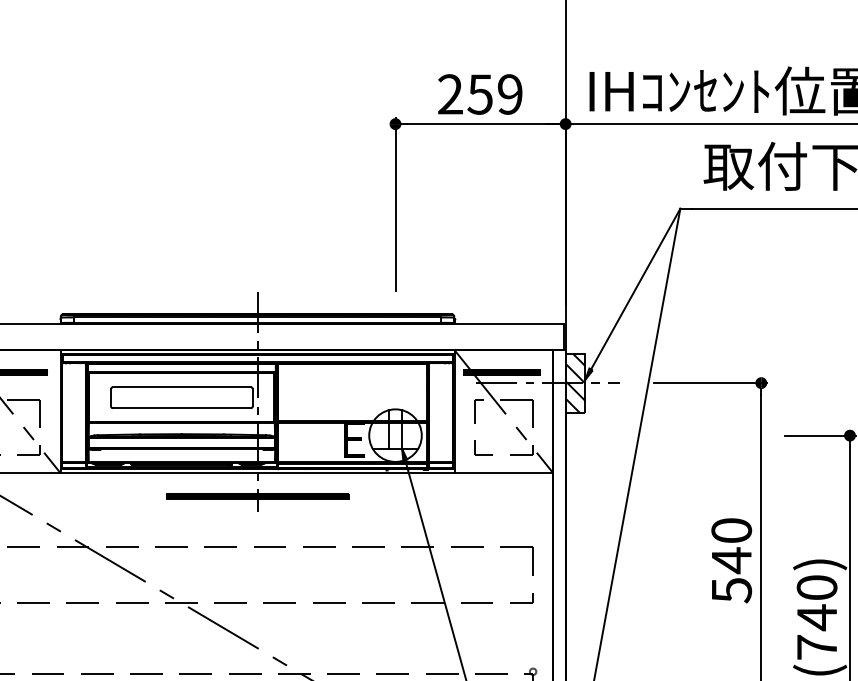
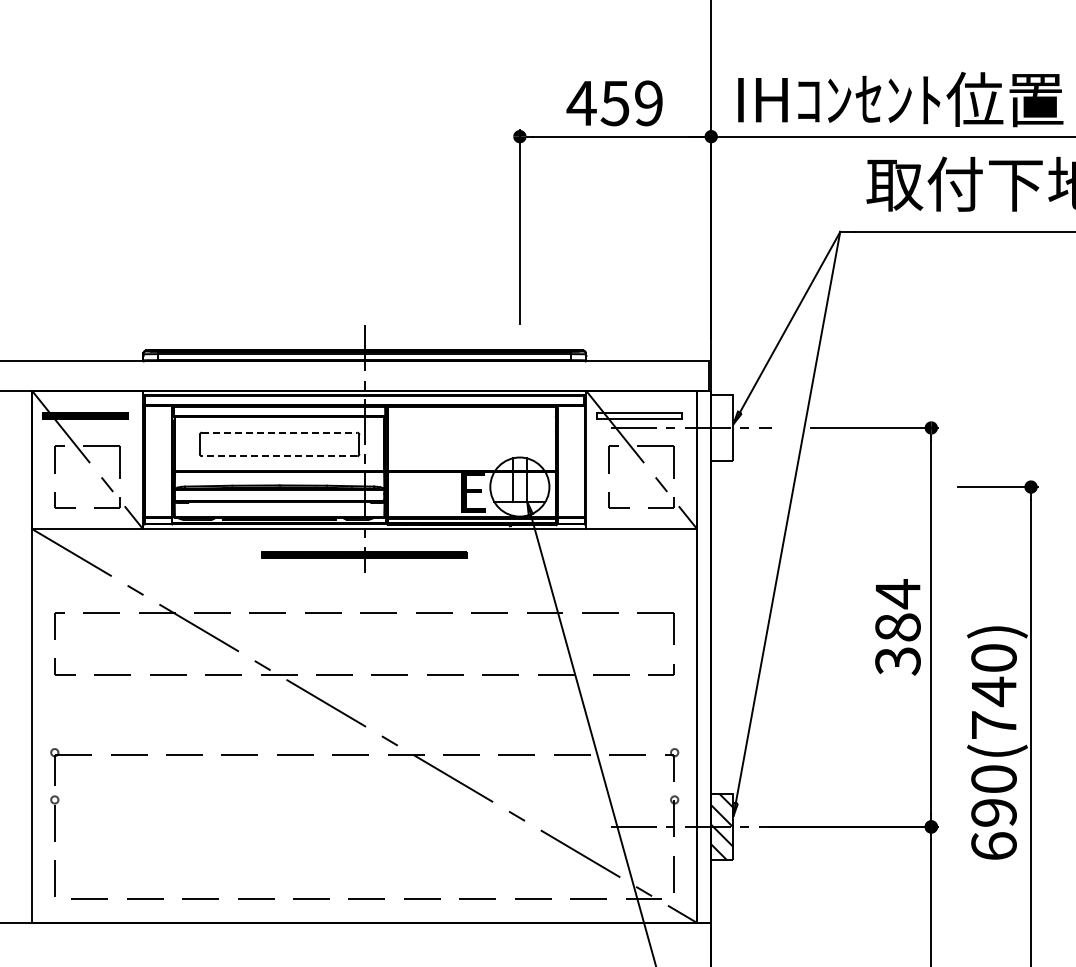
text: (450, 93) -> (581, 102), 259 -> 459
hatch: (501, 372) -> (639, 415), removed
hatch: (575, 382) -> (722, 427), removed
line: (181, 387) -> (279, 432), solid -> dashed
line: (181, 408) -> (279, 456), solid -> dashed
text: (731, 560) -> (897, 627), 540 -> 384

